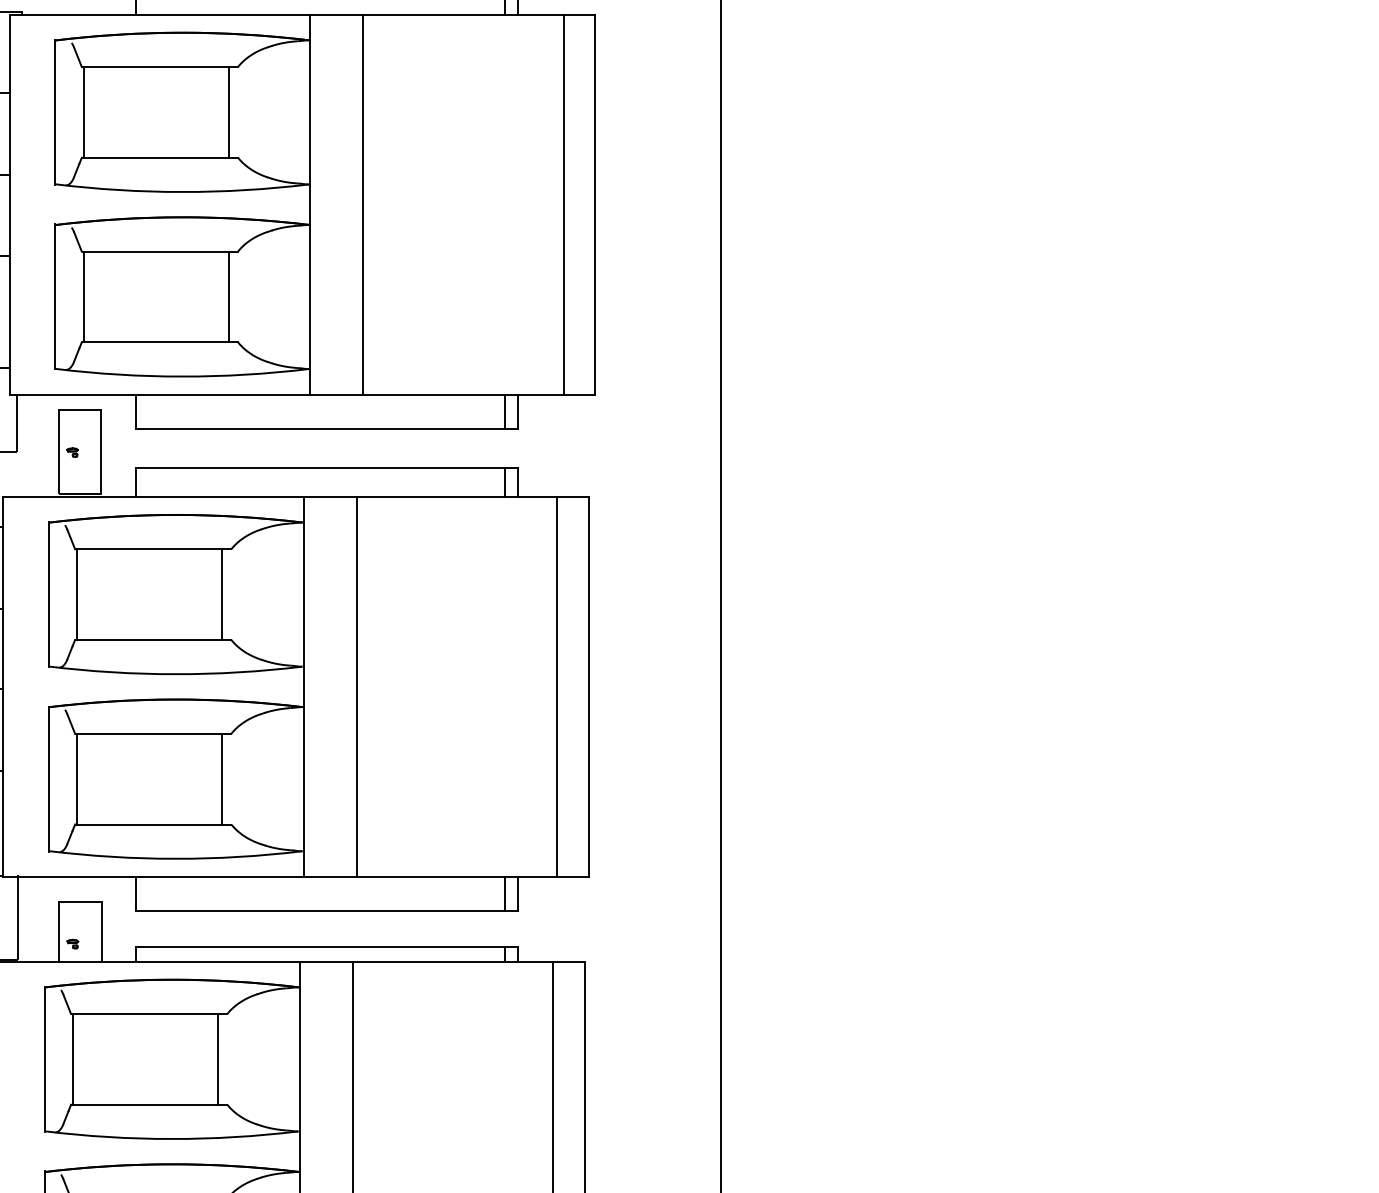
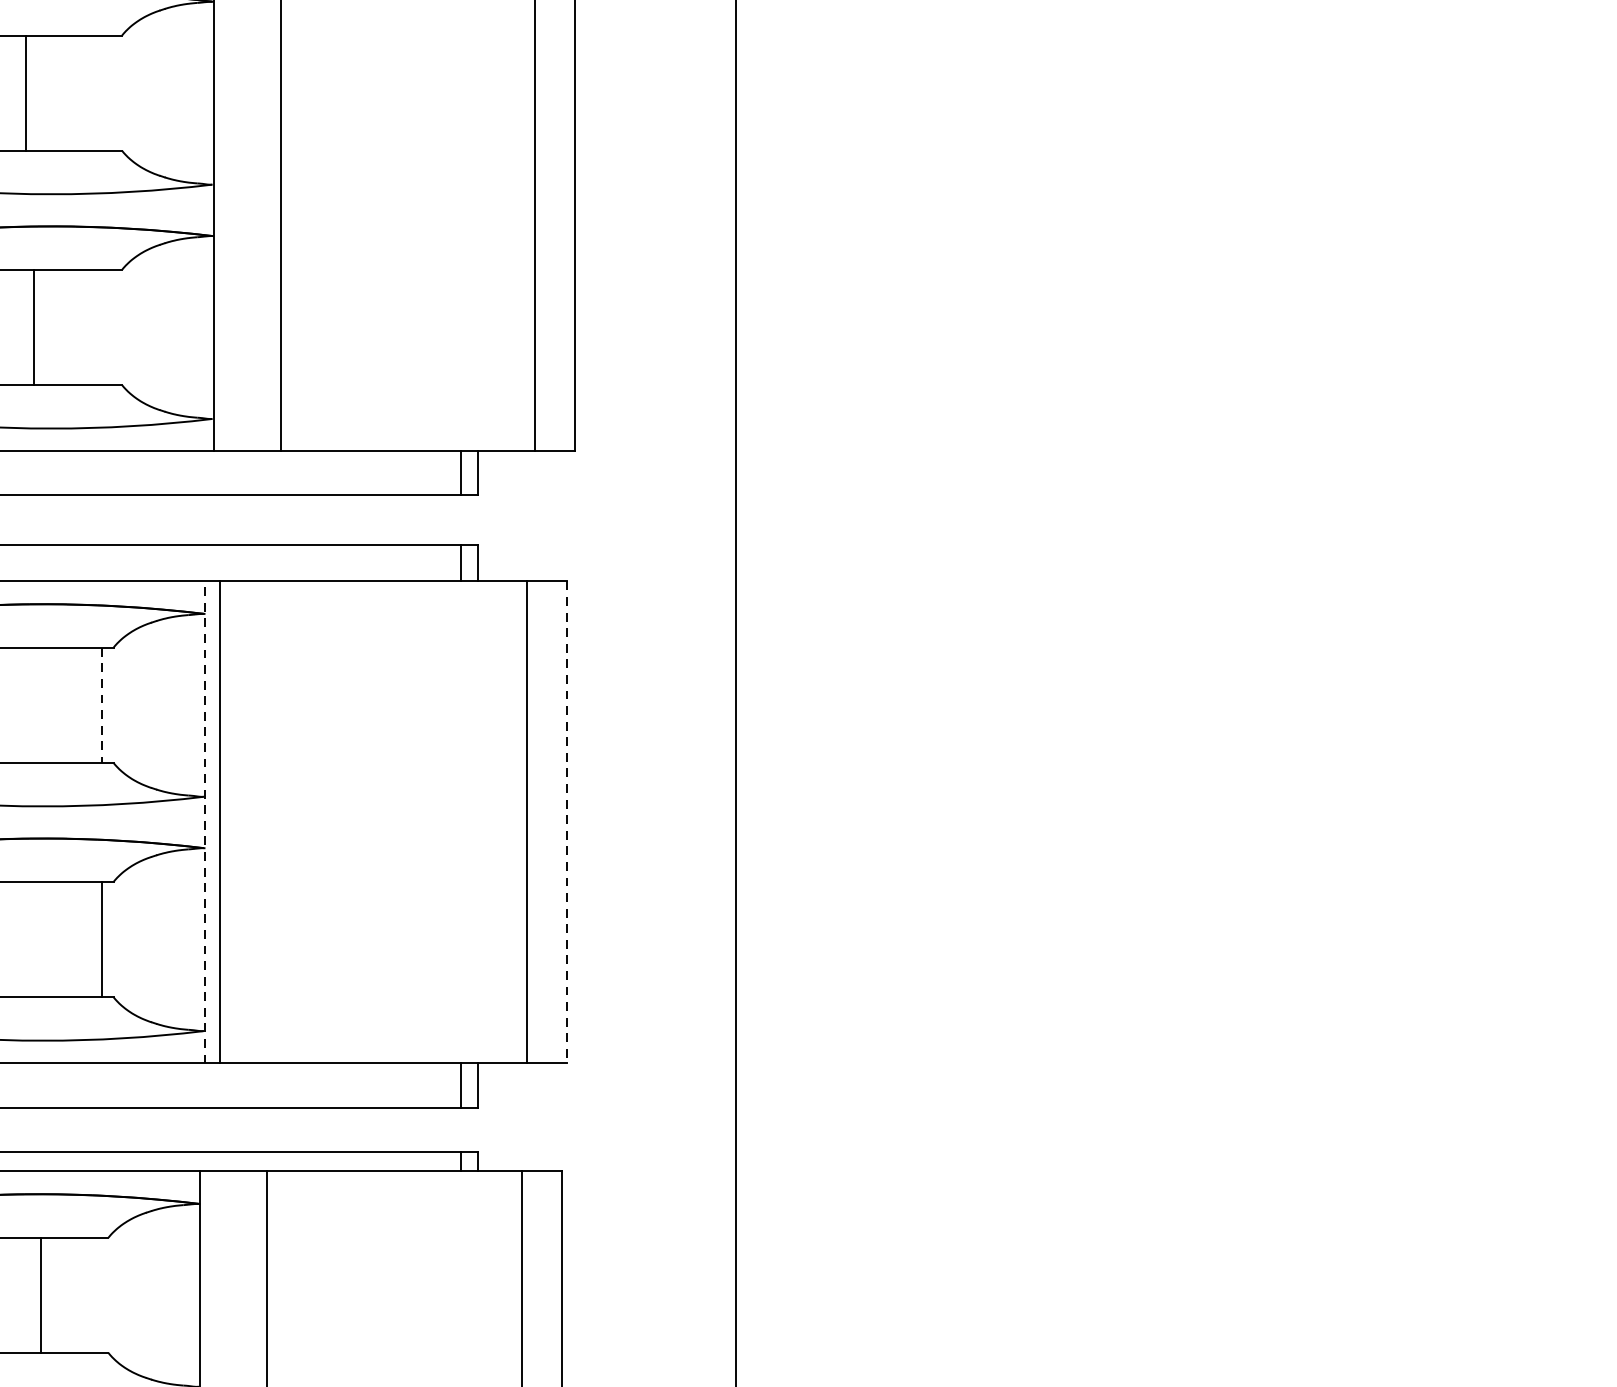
line: (228, 112) -> (26, 93), moved
line: (228, 296) -> (33, 326), moved
line: (222, 595) -> (102, 706), solid -> dashed
line: (303, 686) -> (205, 821), solid -> dashed
line: (356, 686) -> (220, 821), moved
line: (588, 686) -> (566, 821), solid -> dashed
line: (218, 1059) -> (41, 1295), moved

